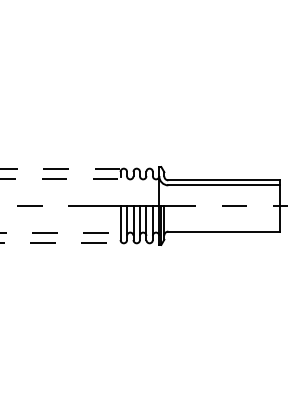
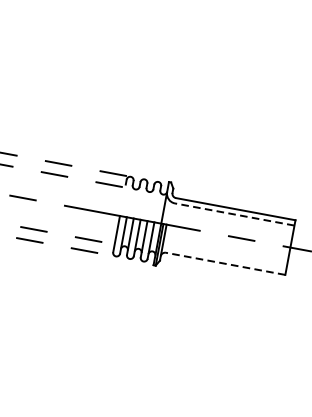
line: (224, 185) -> (234, 214), solid -> dashed
line: (224, 231) -> (225, 263), solid -> dashed

